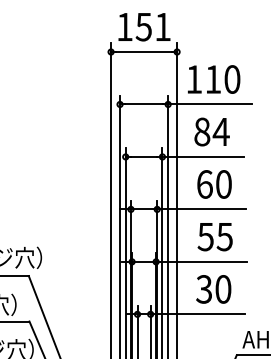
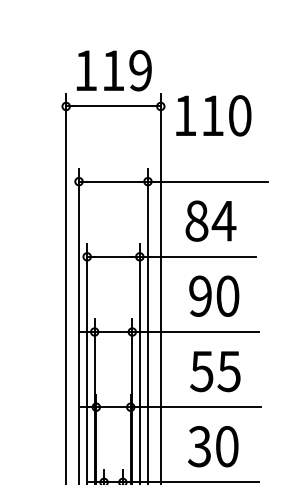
text: (152, 26) -> (125, 69), 151 -> 119
text: (214, 79) -> (214, 115), moved
text: (204, 184) -> (200, 296), 60 -> 90

